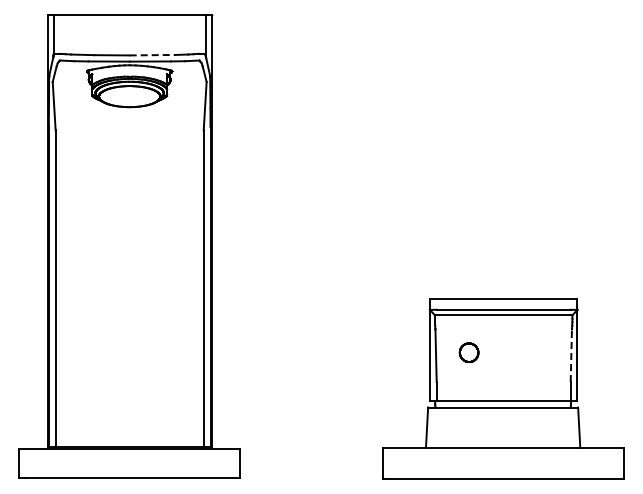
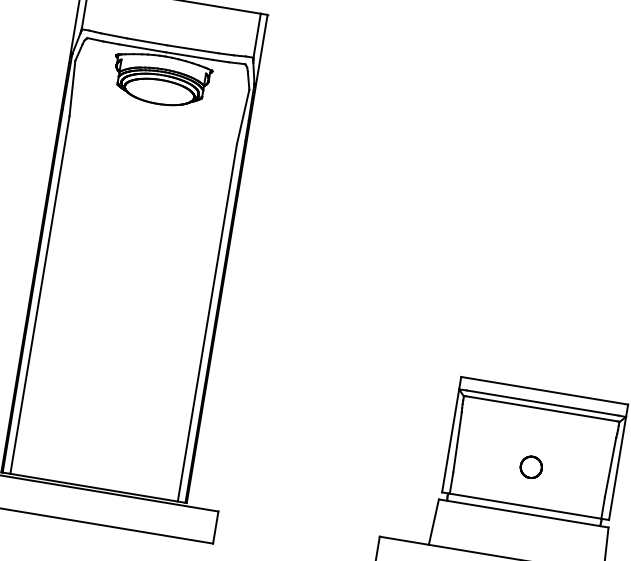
line: (152, 55) -> (193, 49), dashed -> solid
part: (468, 352) -> (530, 466), moved
line: (571, 355) -> (610, 467), dashed -> solid

